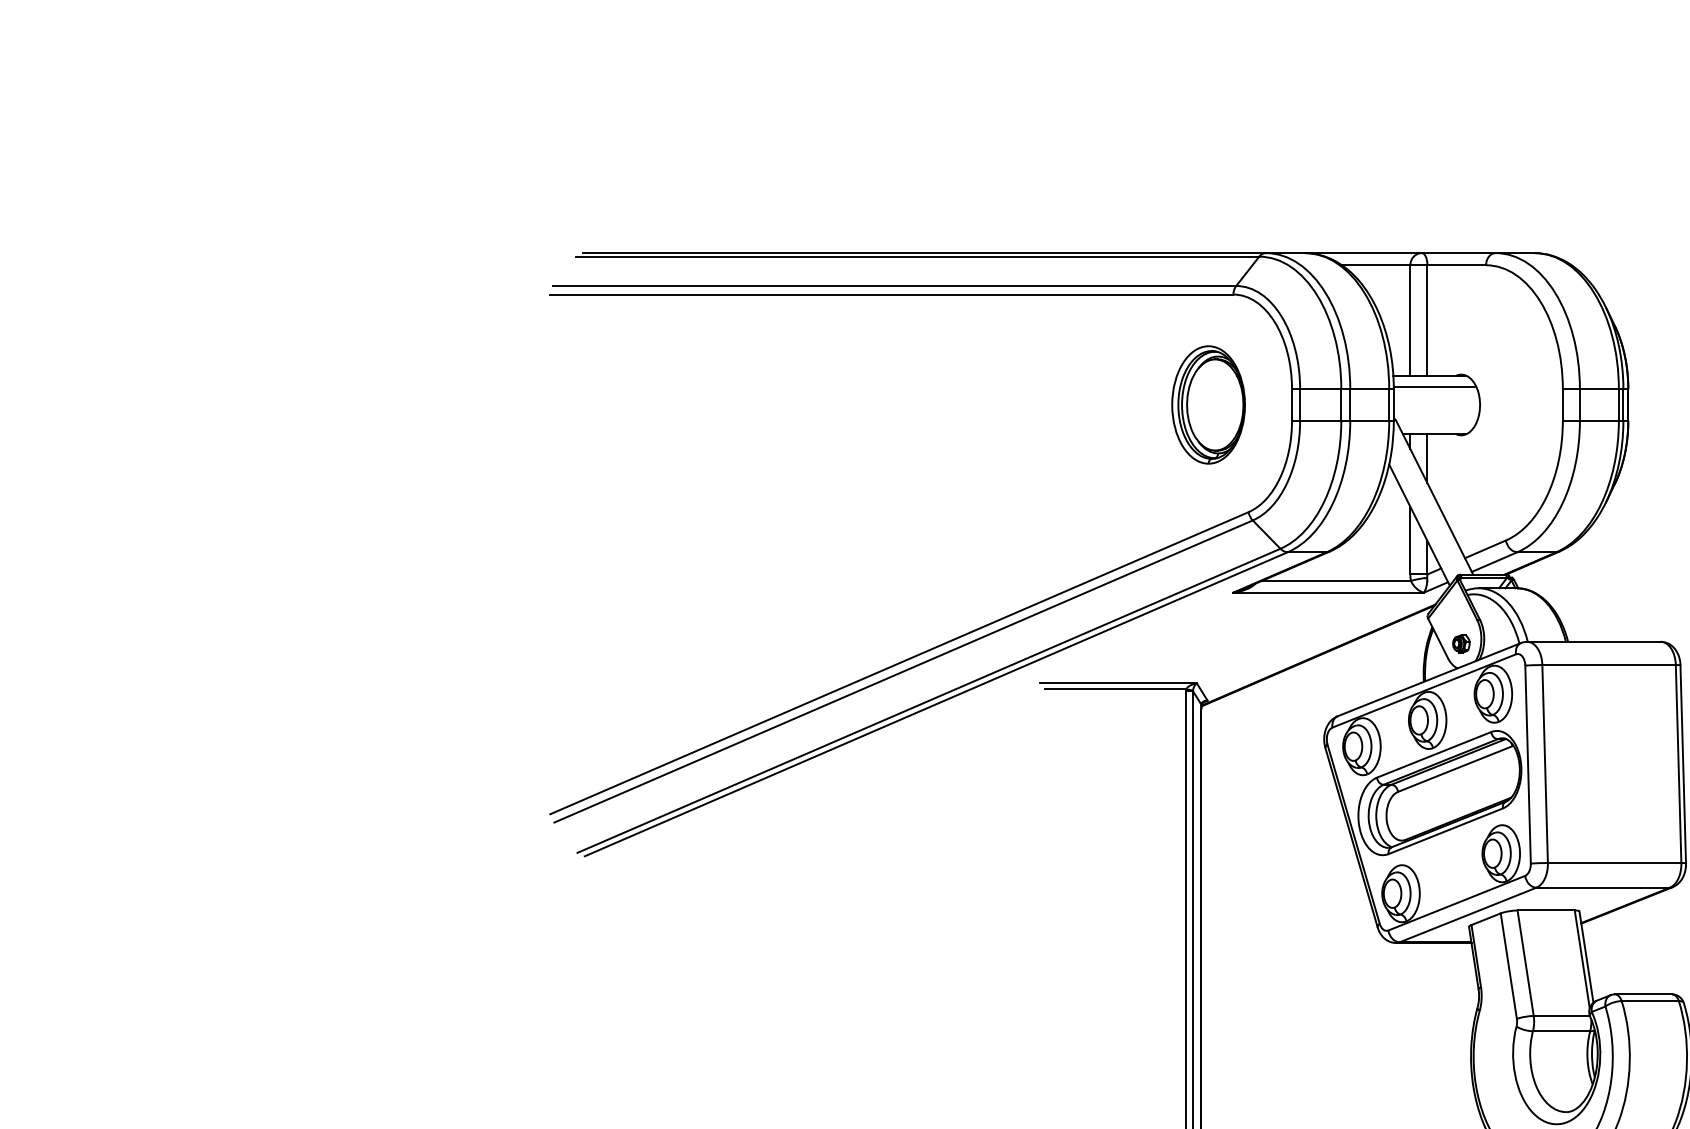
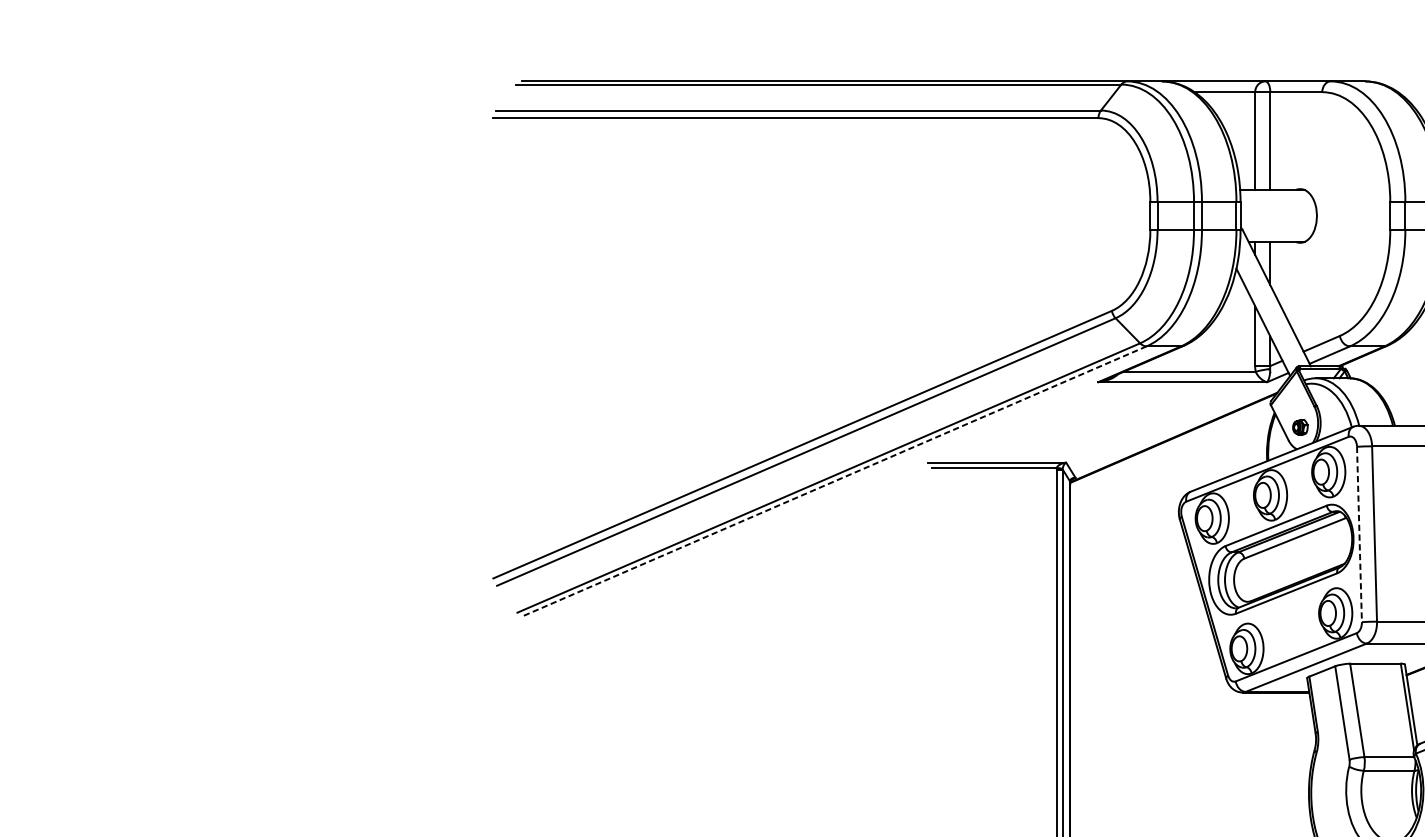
line: (1434, 386) -> (1276, 199), removed
part: (1208, 404) -> (1076, 215), removed
line: (936, 704) -> (835, 481), solid -> dashed
line: (1528, 765) -> (1359, 535), solid -> dashed

